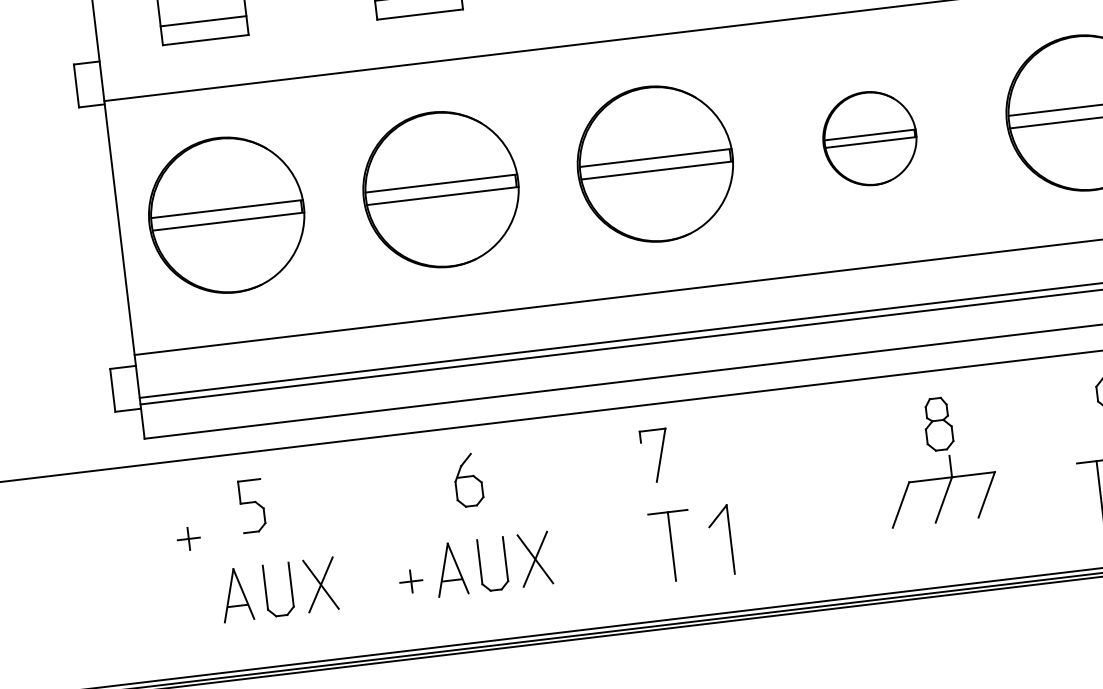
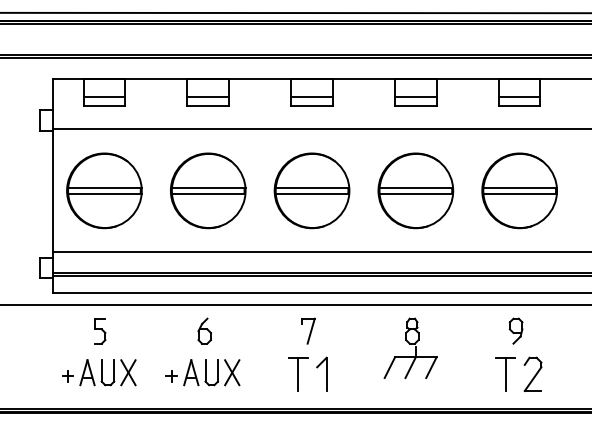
part: (868, 137) -> (415, 190), size x1.67
part: (655, 454) -> (308, 330), moved
part: (938, 460) -> (410, 348), moved
part: (187, 539) -> (67, 376), moved

